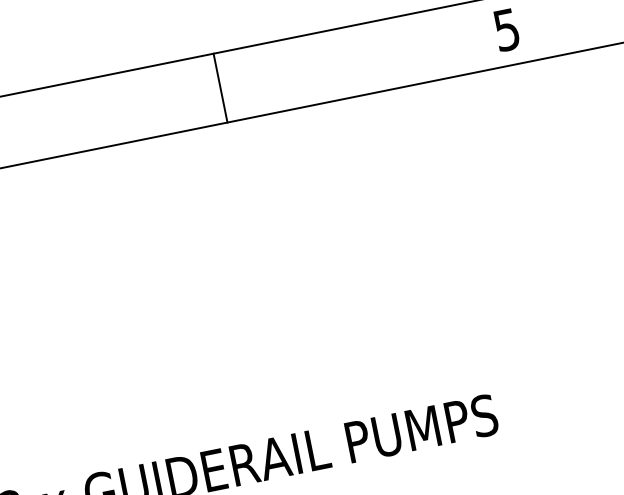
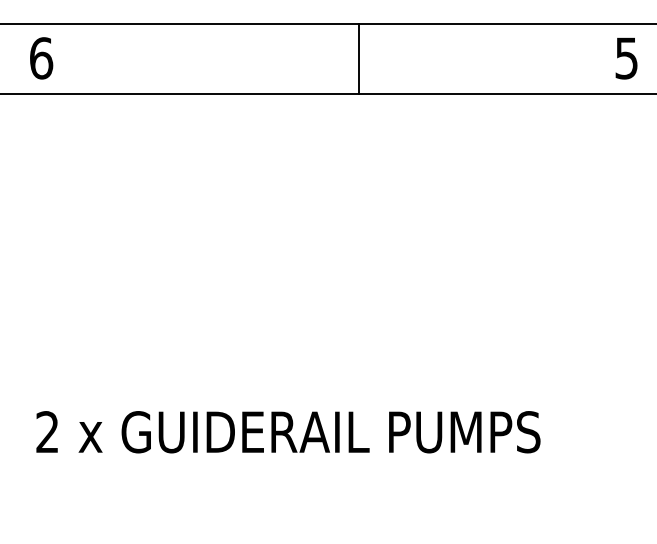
line: (220, 87) -> (358, 58), moved

